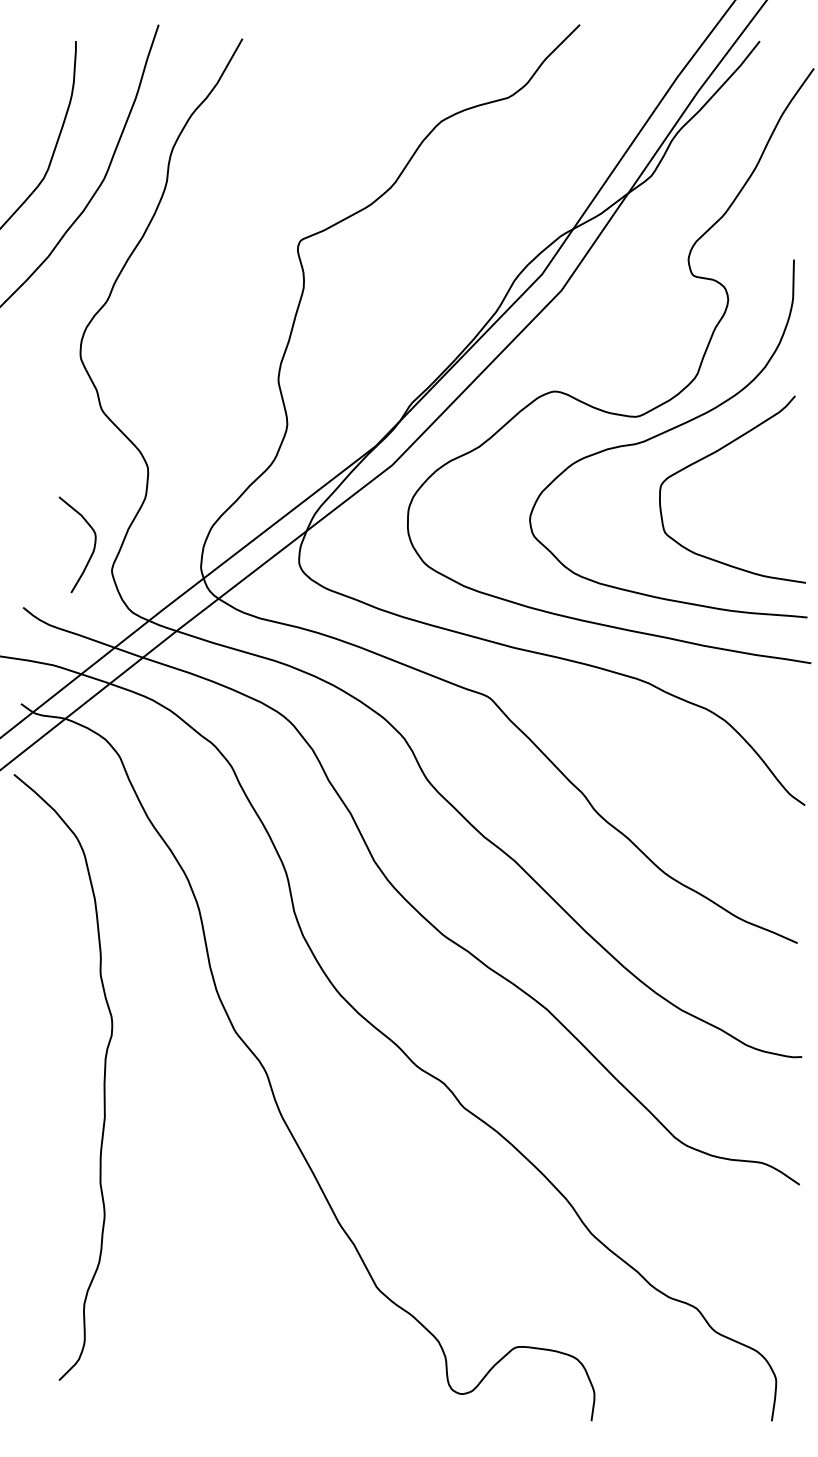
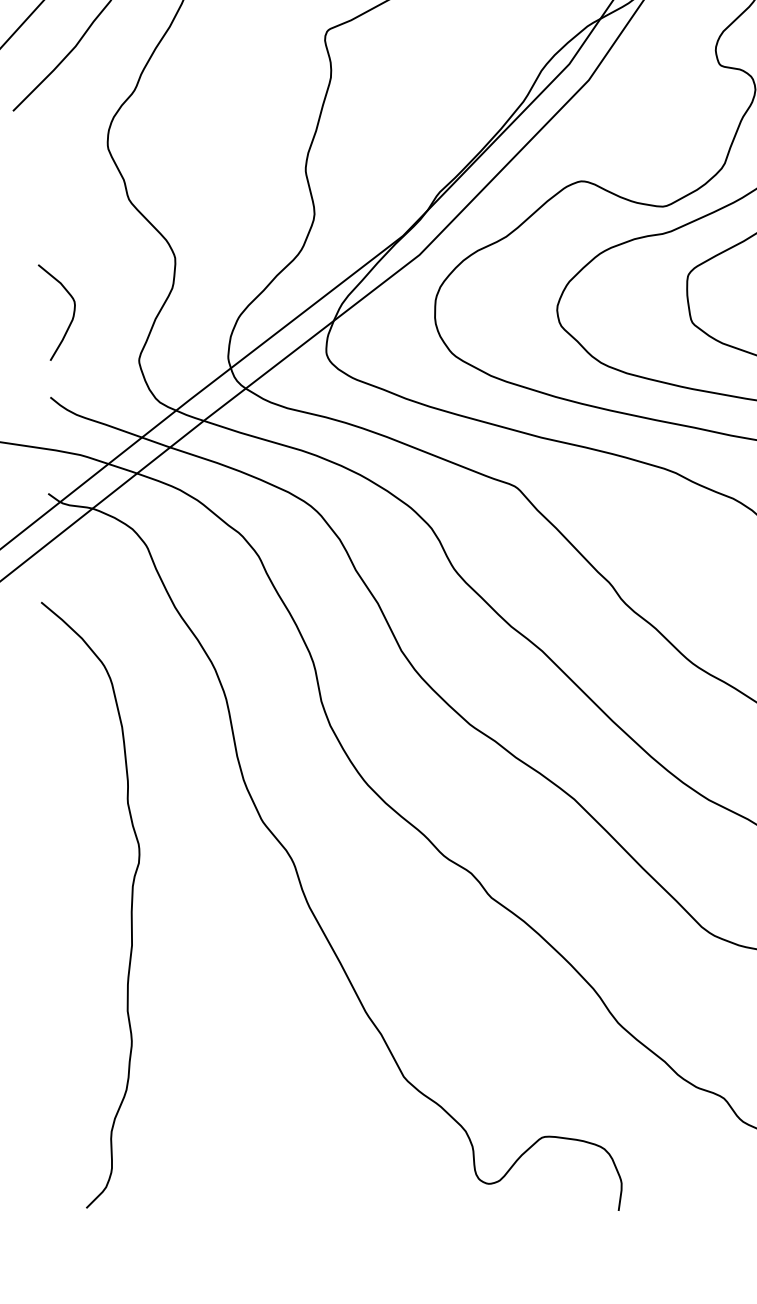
curve: (93, 546) -> (72, 314), moved
curve: (103, 1077) -> (130, 905), moved

